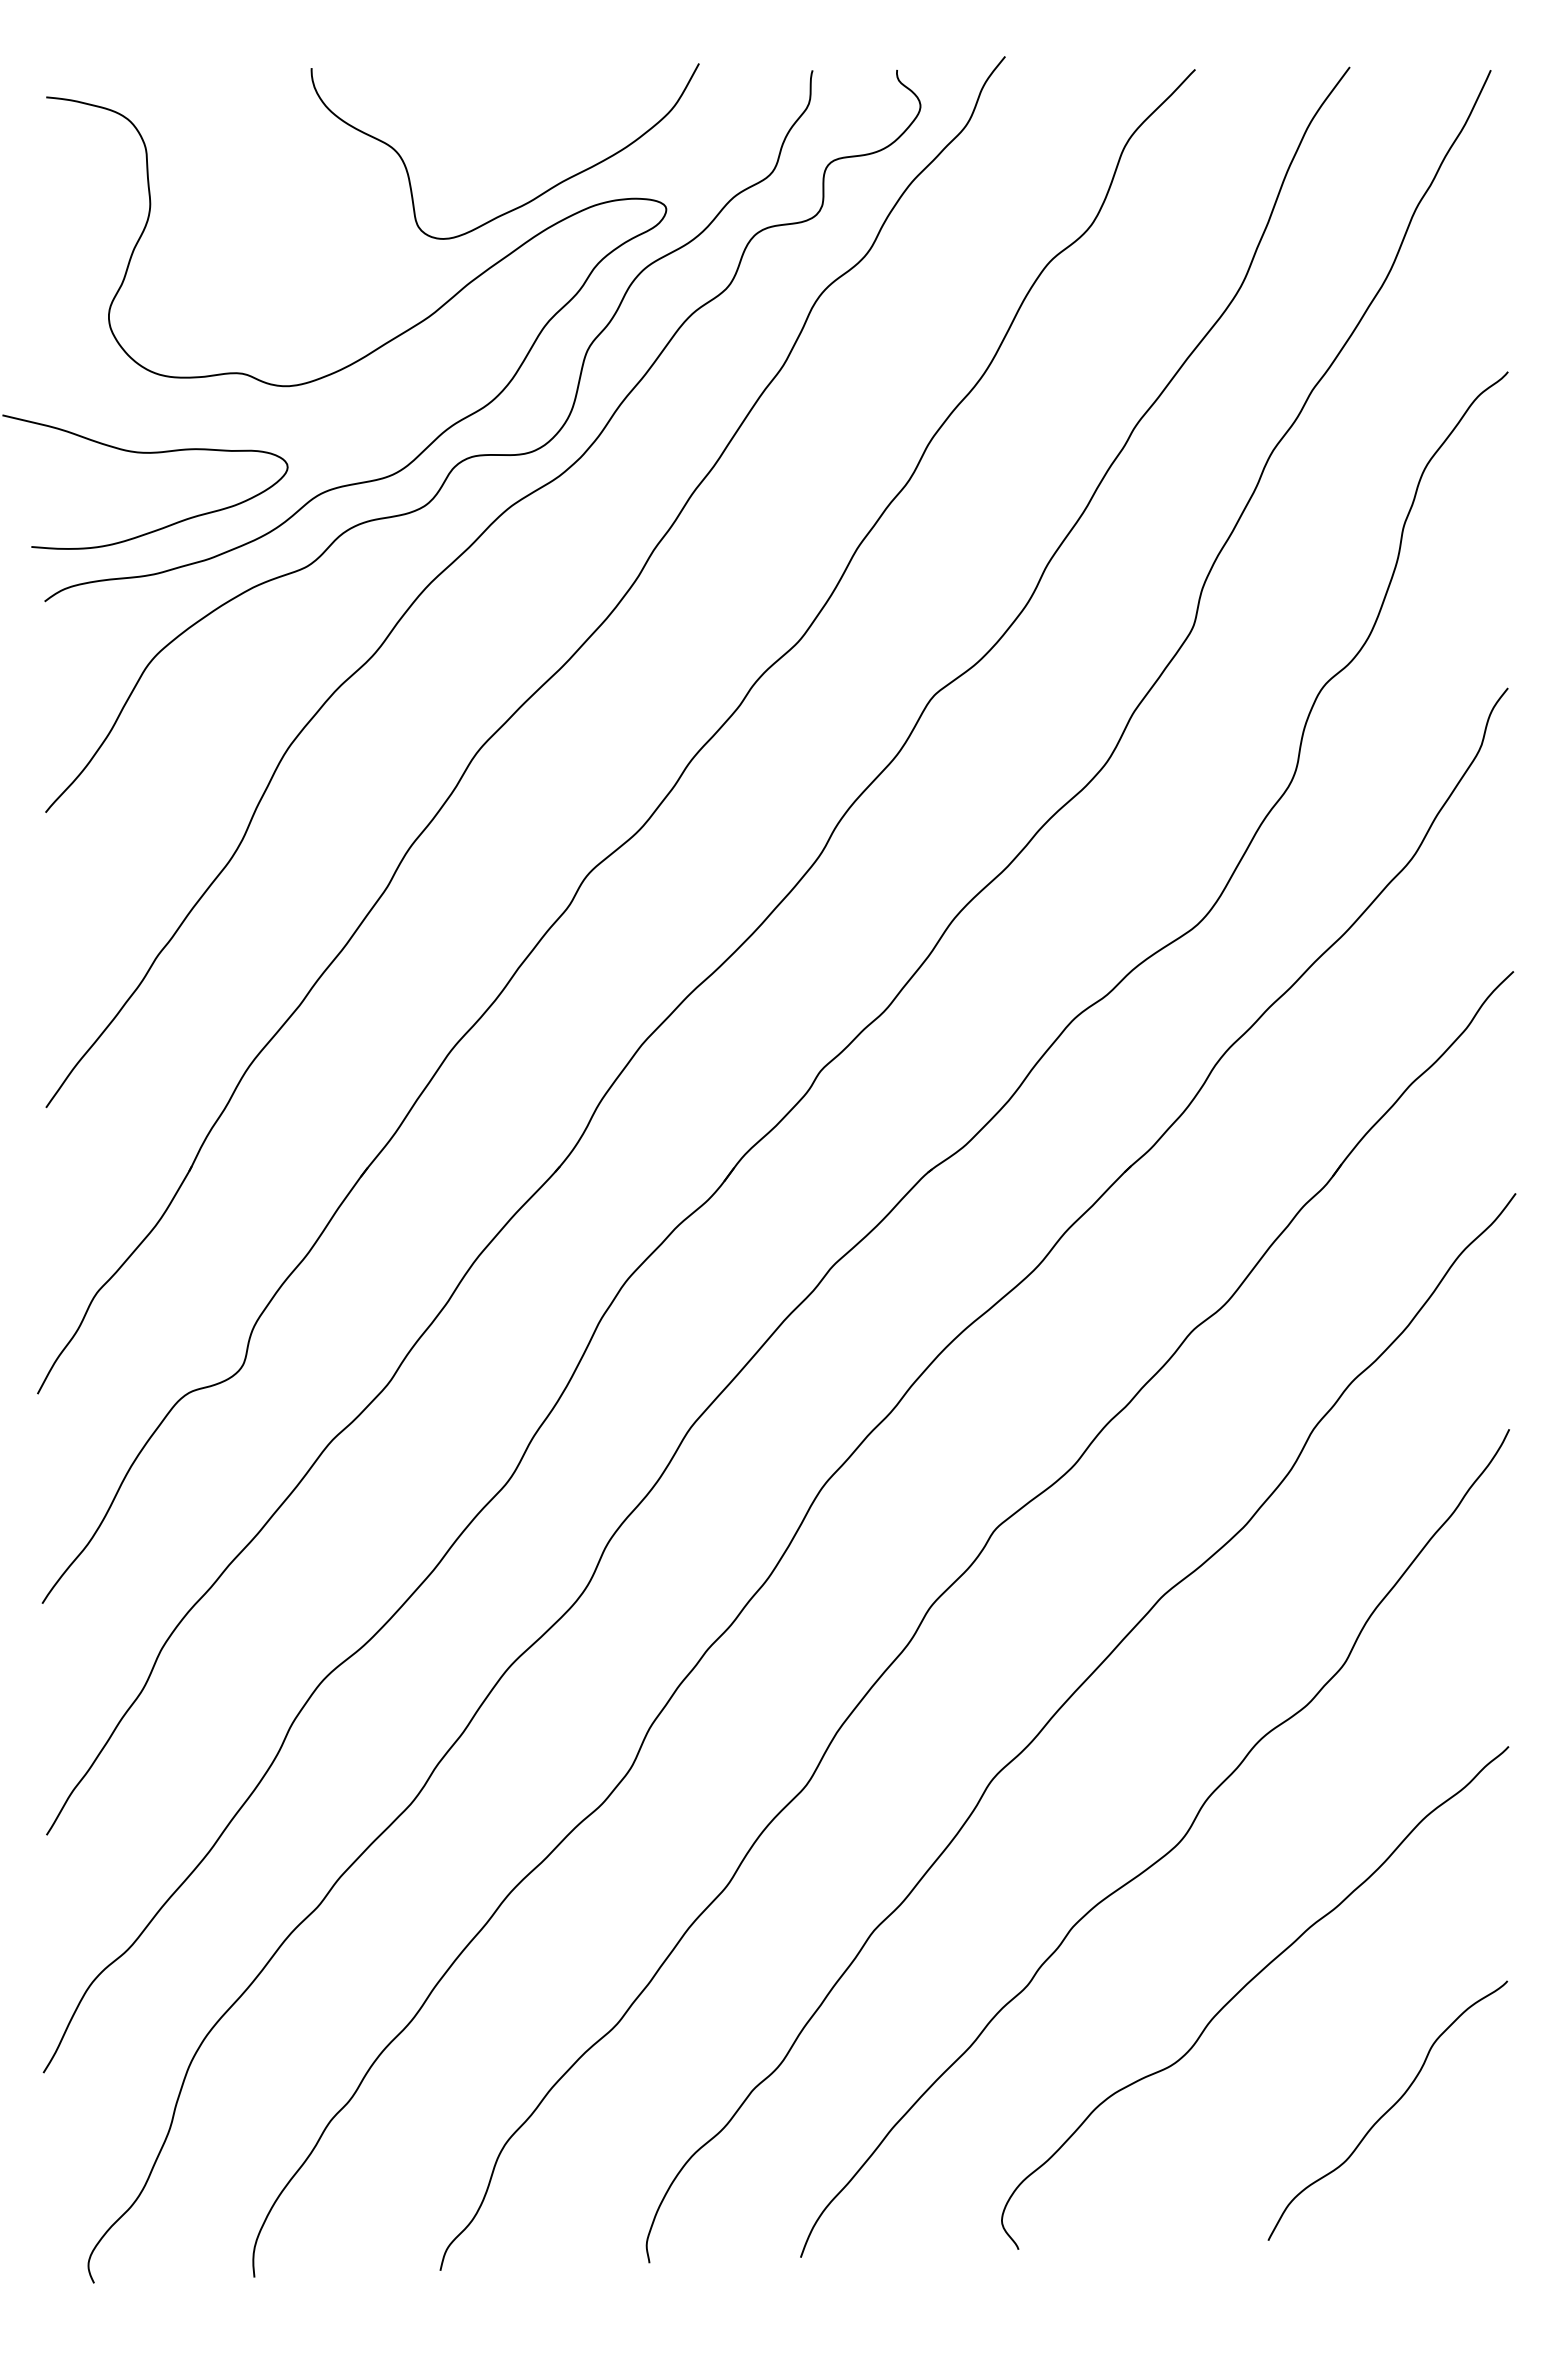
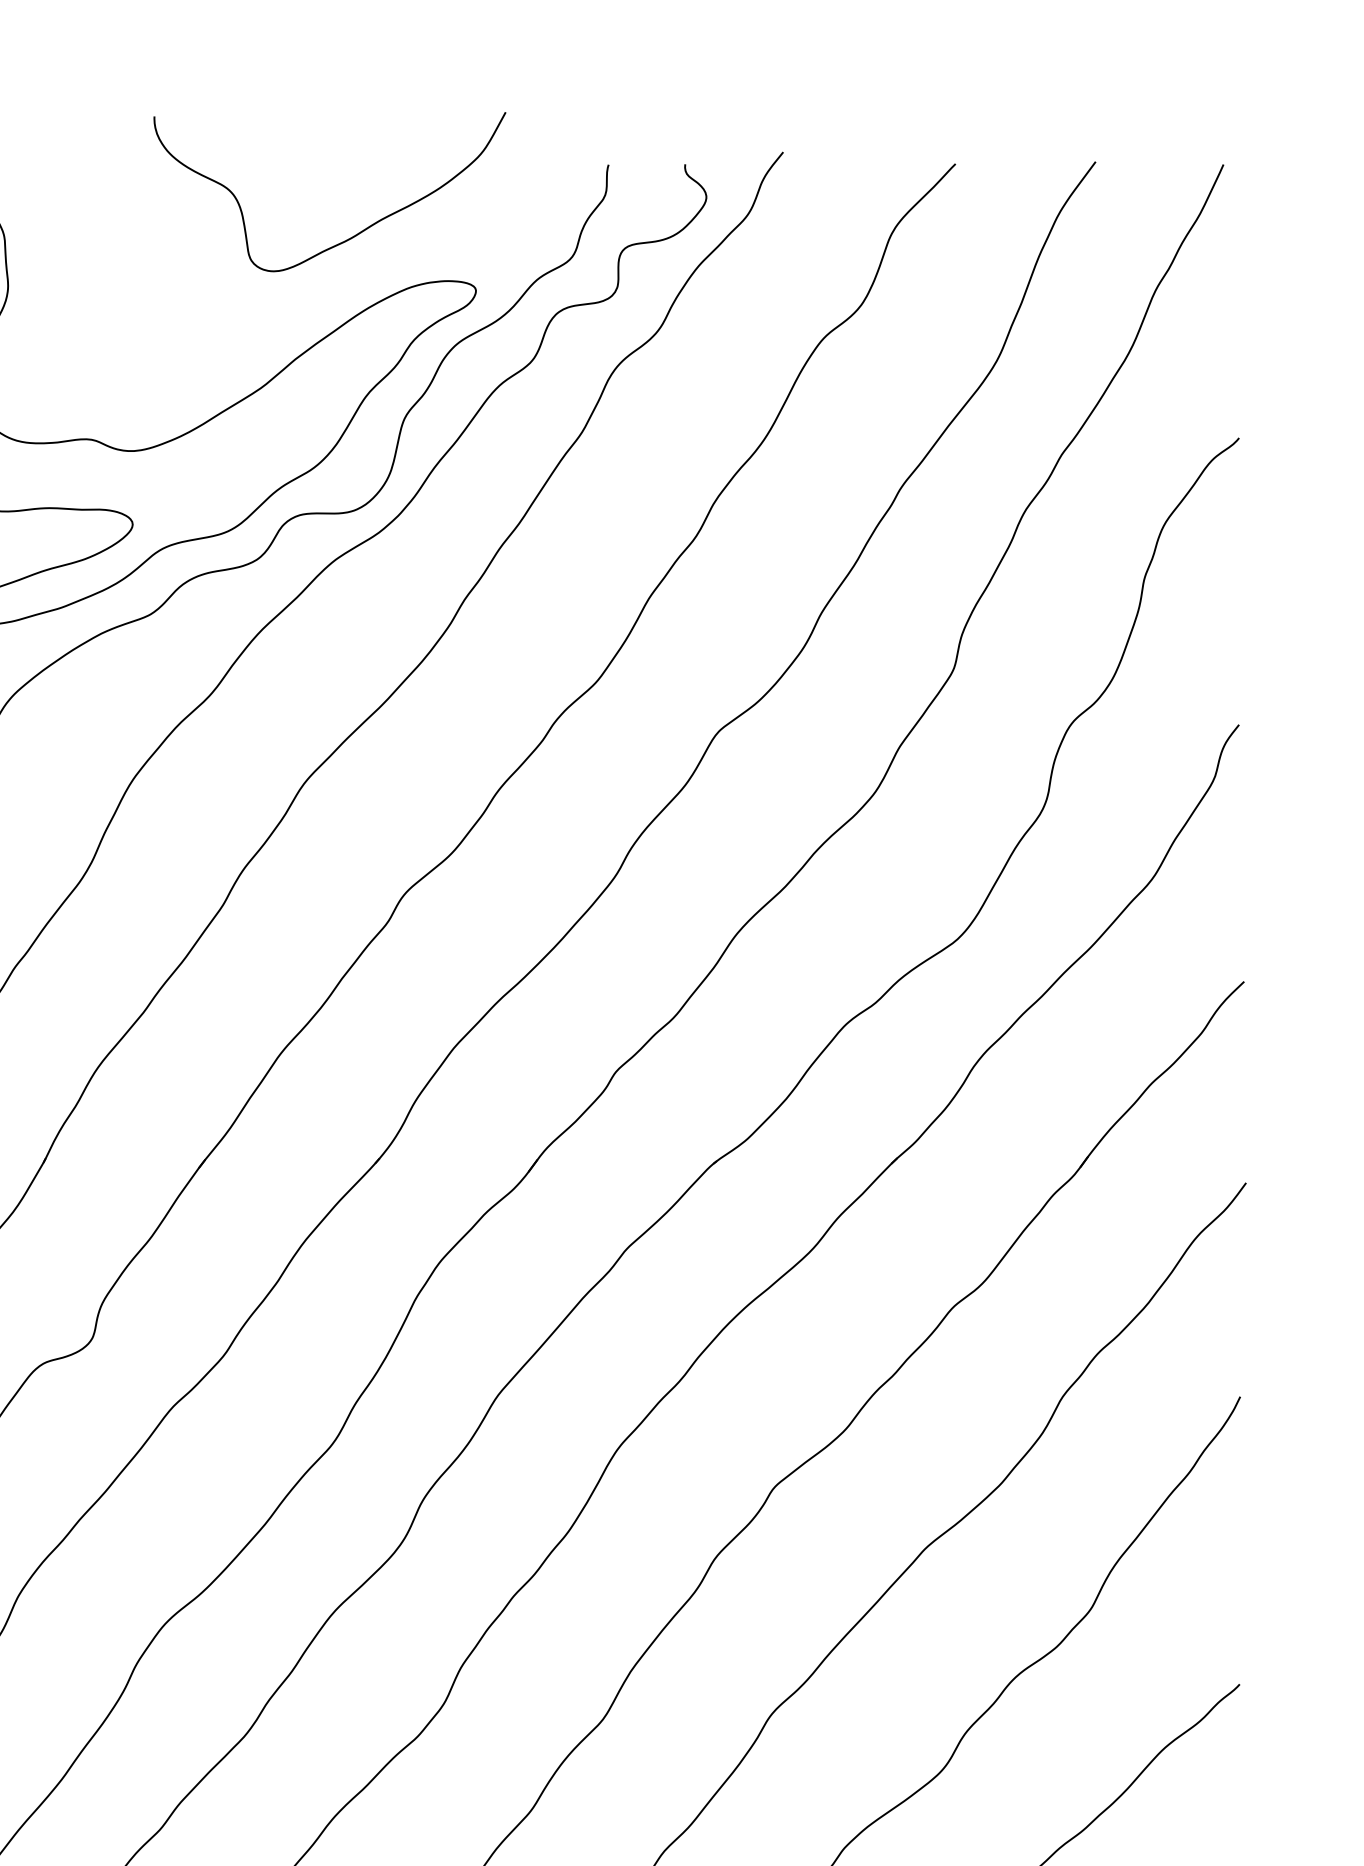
curve: (531, 199) -> (353, 235), moved

